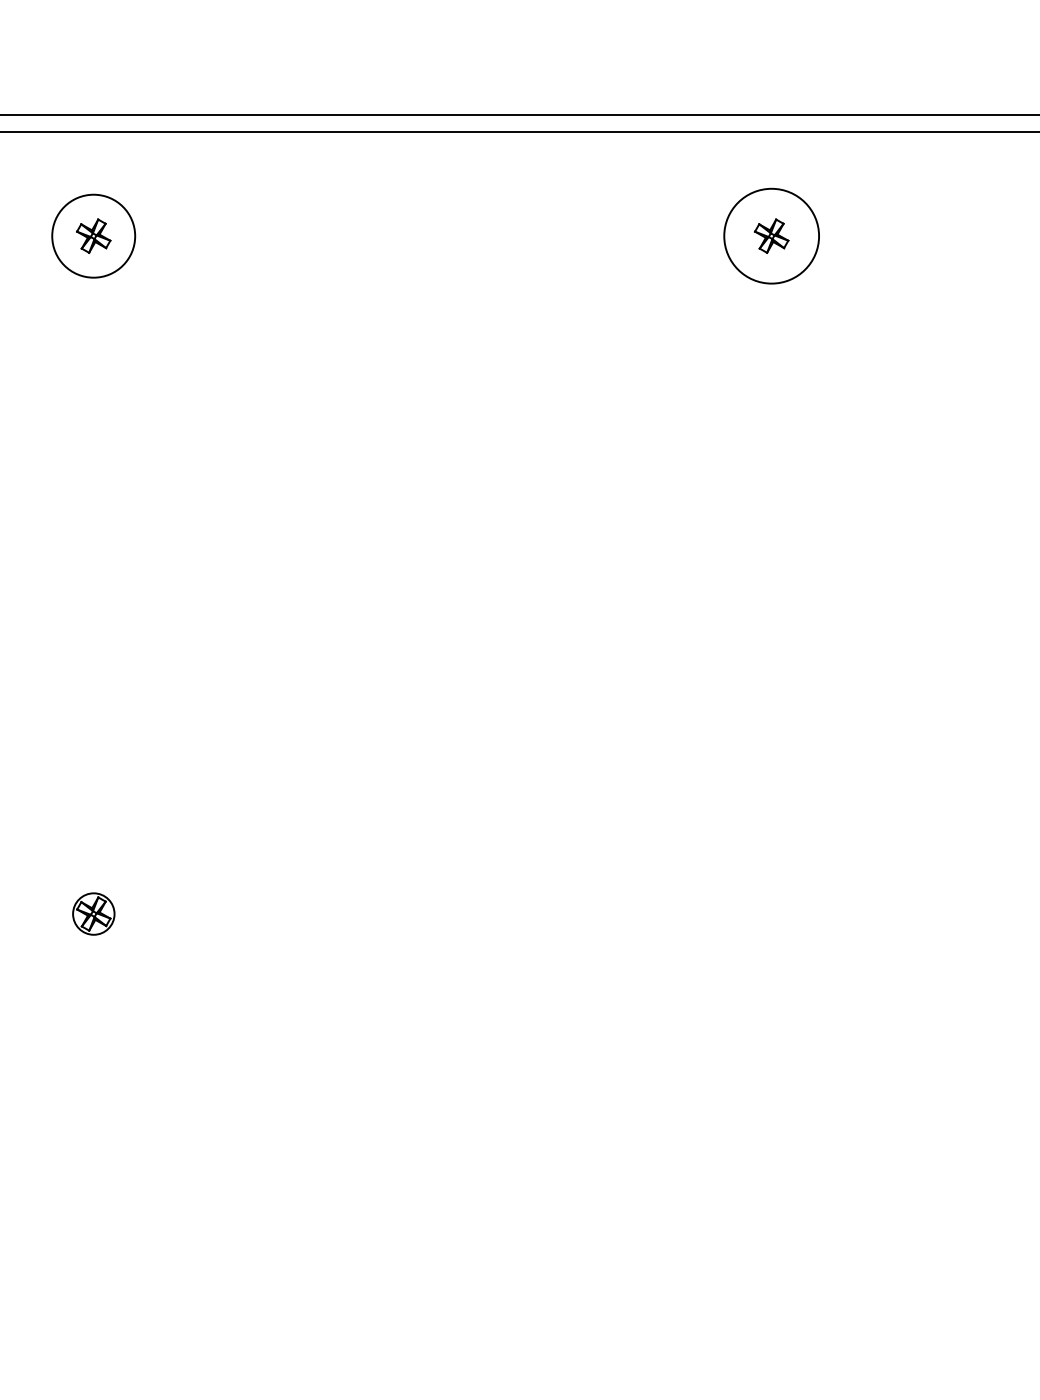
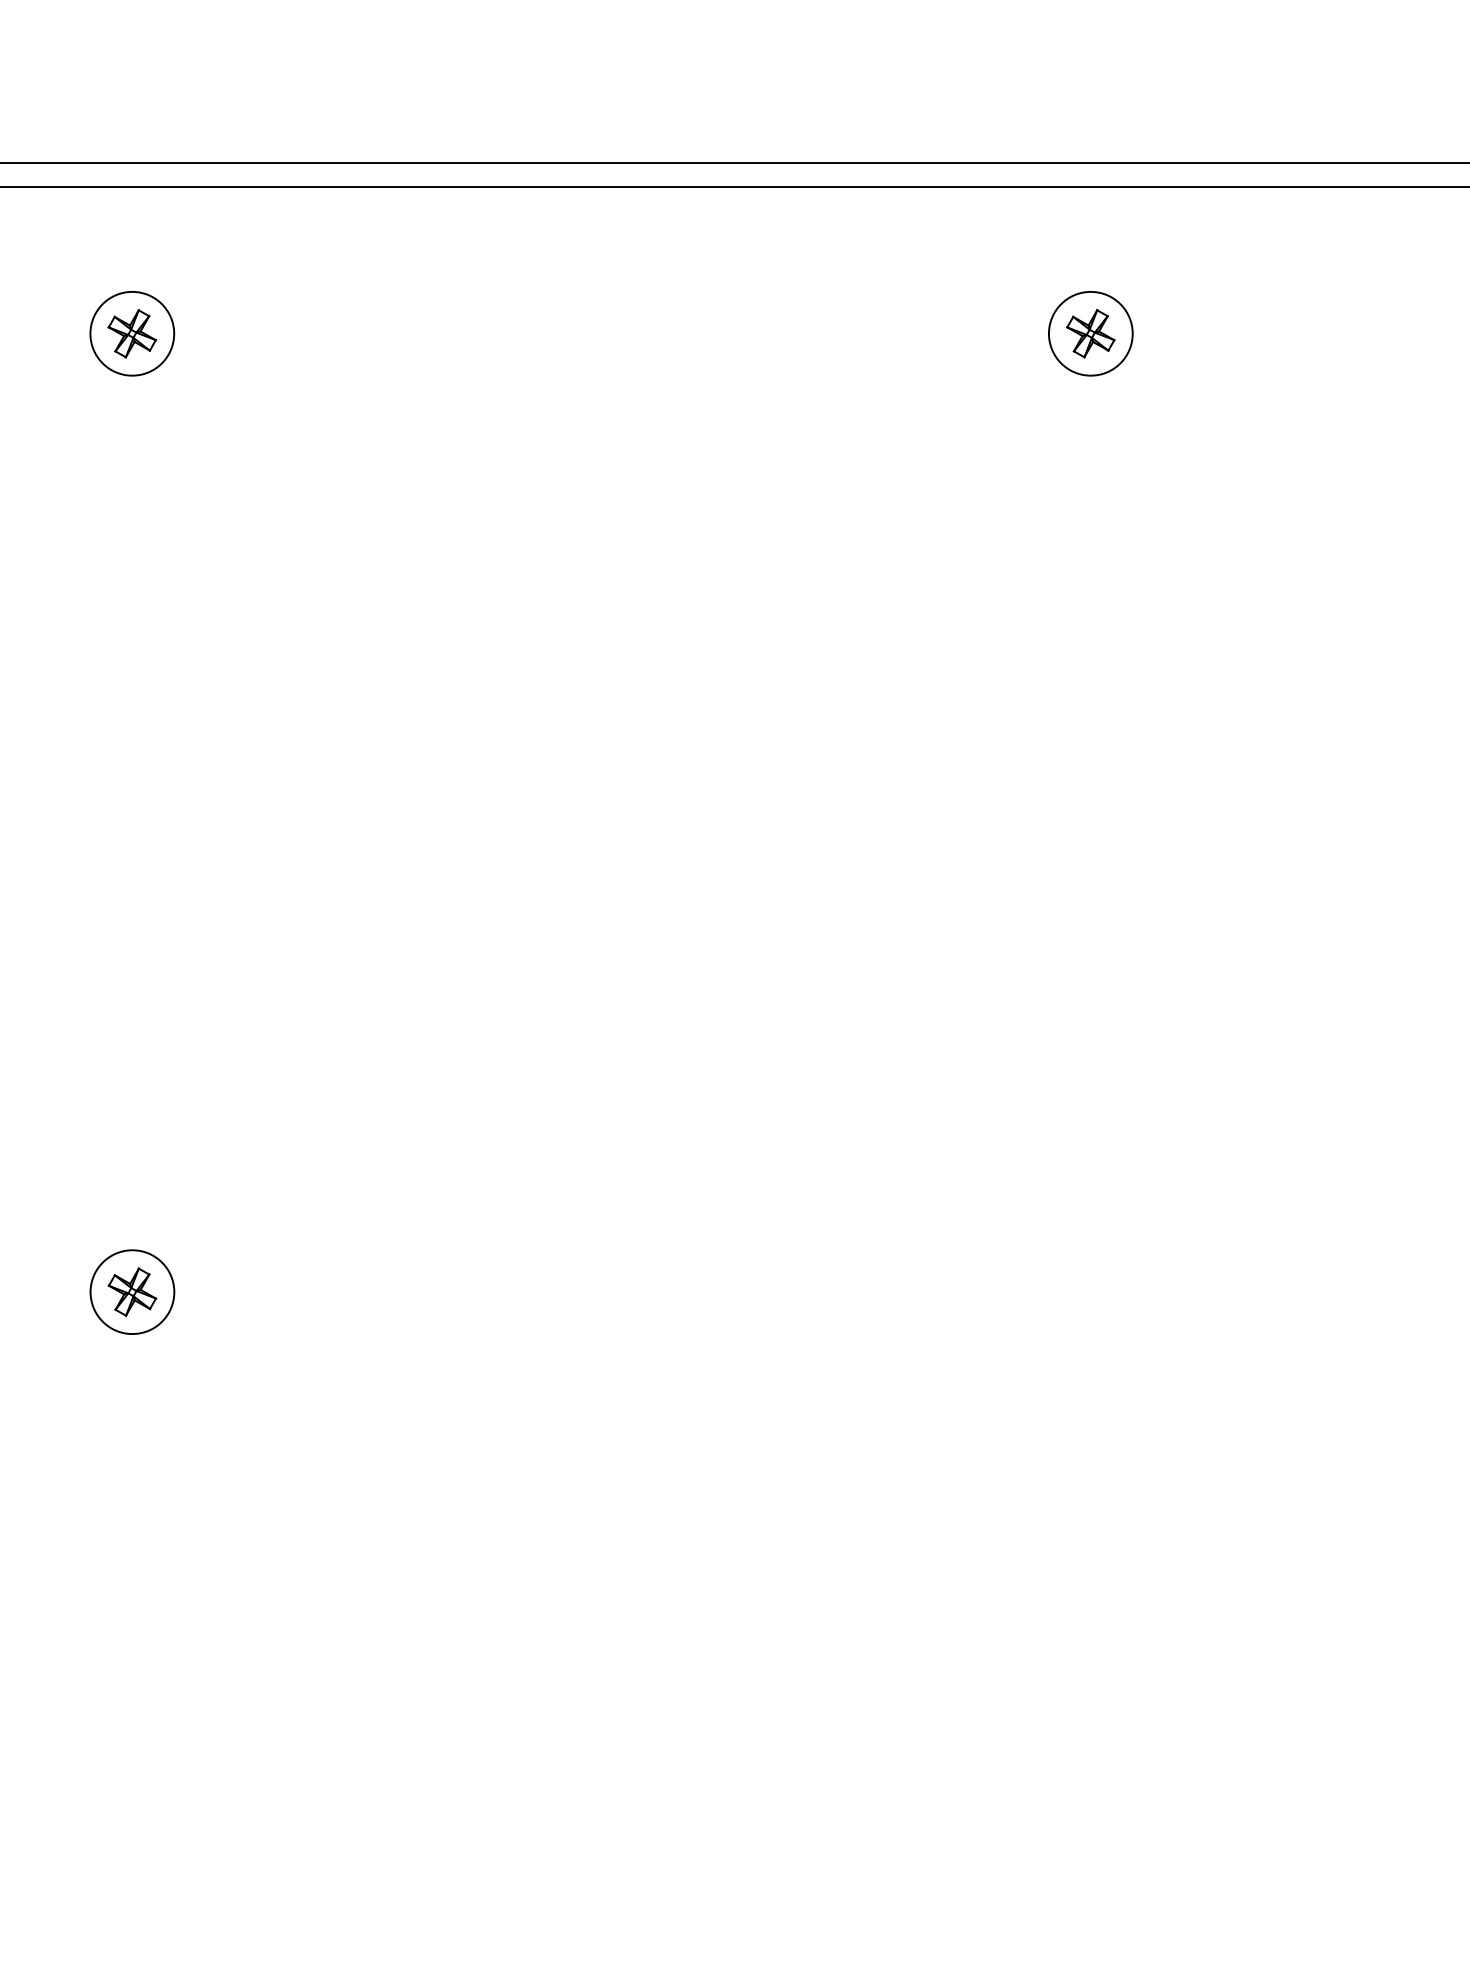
circle: (93, 236) -> (132, 333), size x0.71
circle: (771, 236) -> (1090, 333), size x0.62
circle: (93, 914) -> (132, 1292), size x1.43

